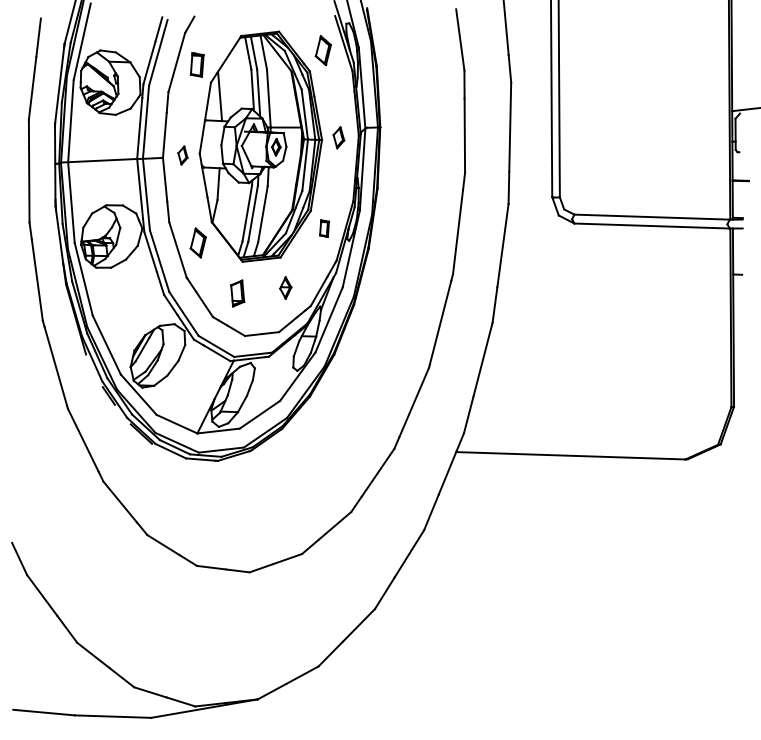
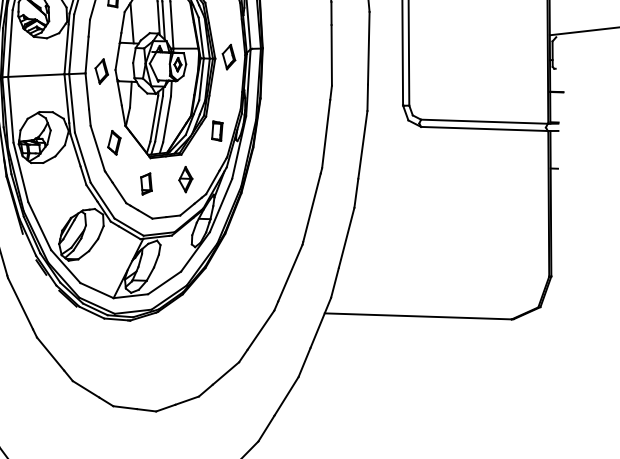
part: (338, 137) -> (228, 56), size x1.43
part: (182, 155) -> (101, 71), size x1.67
part: (324, 228) -> (217, 130), size x1.43
part: (285, 287) -> (185, 179), size x1.43

